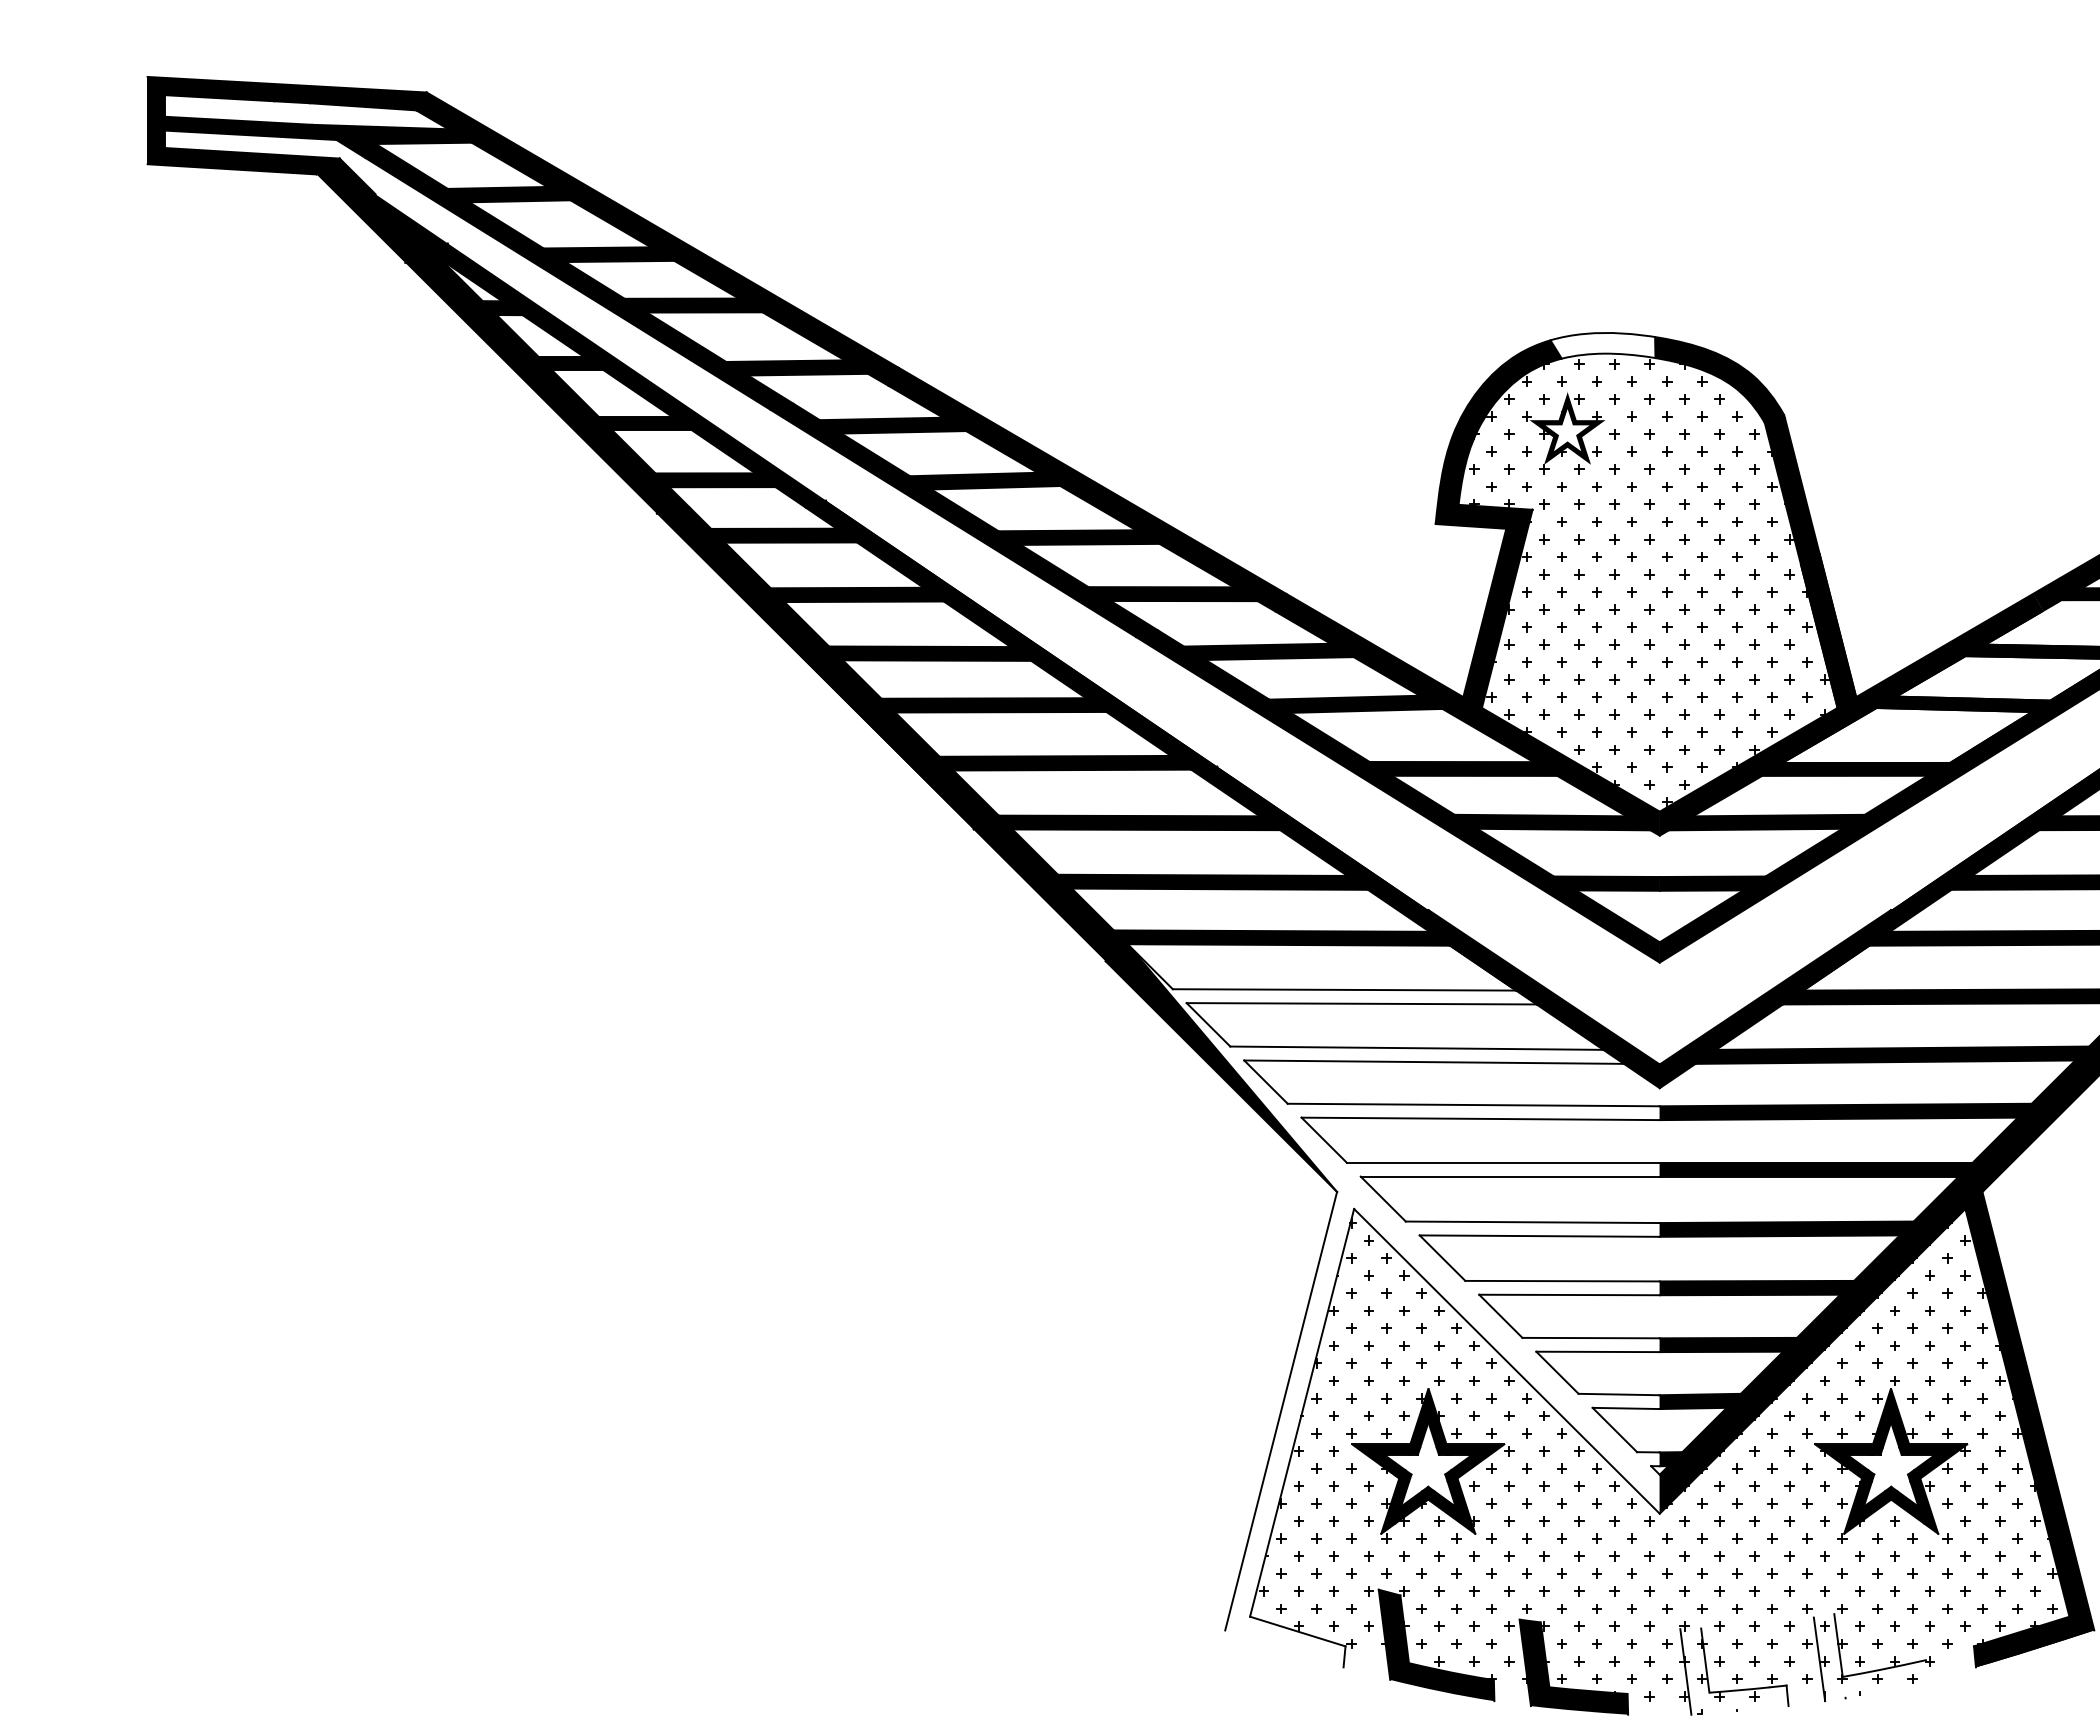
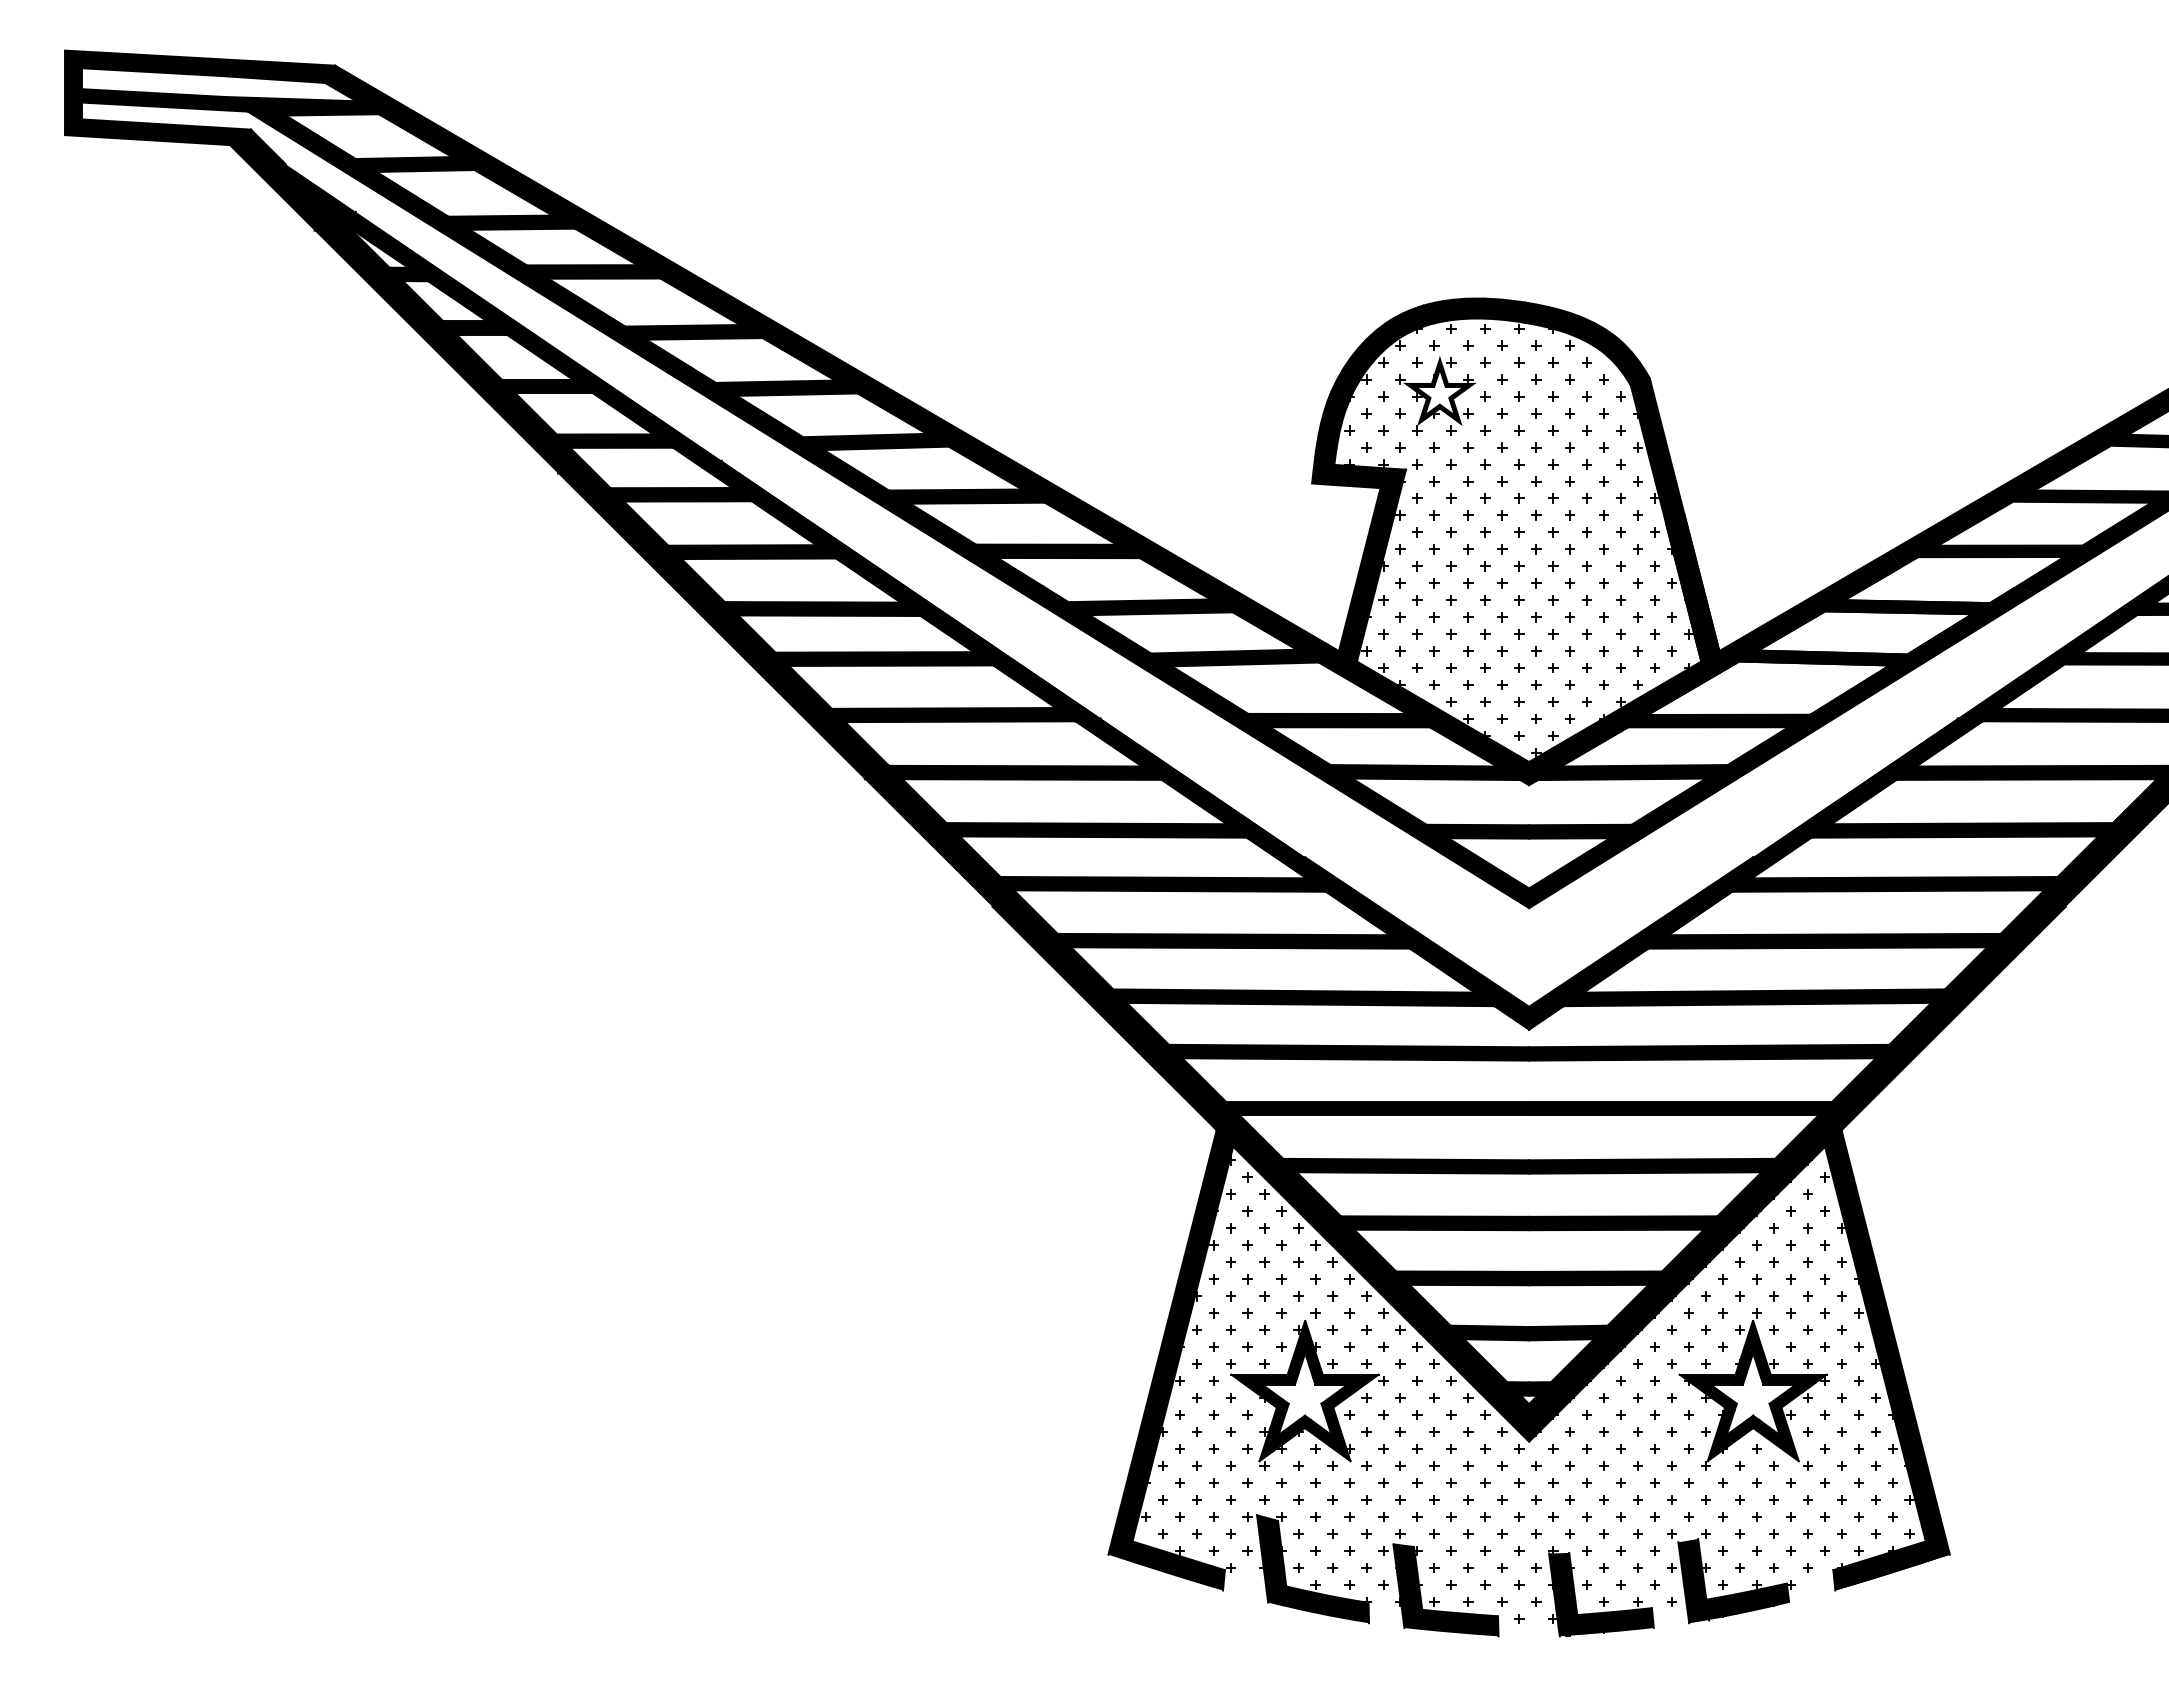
fill: (1602, 345) -> (1473, 310), added
fill: (1393, 1305) -> (1271, 1240), added
fill: (1871, 1657) -> (1734, 1580), added
fill: (1734, 1671) -> (1601, 1594), added

